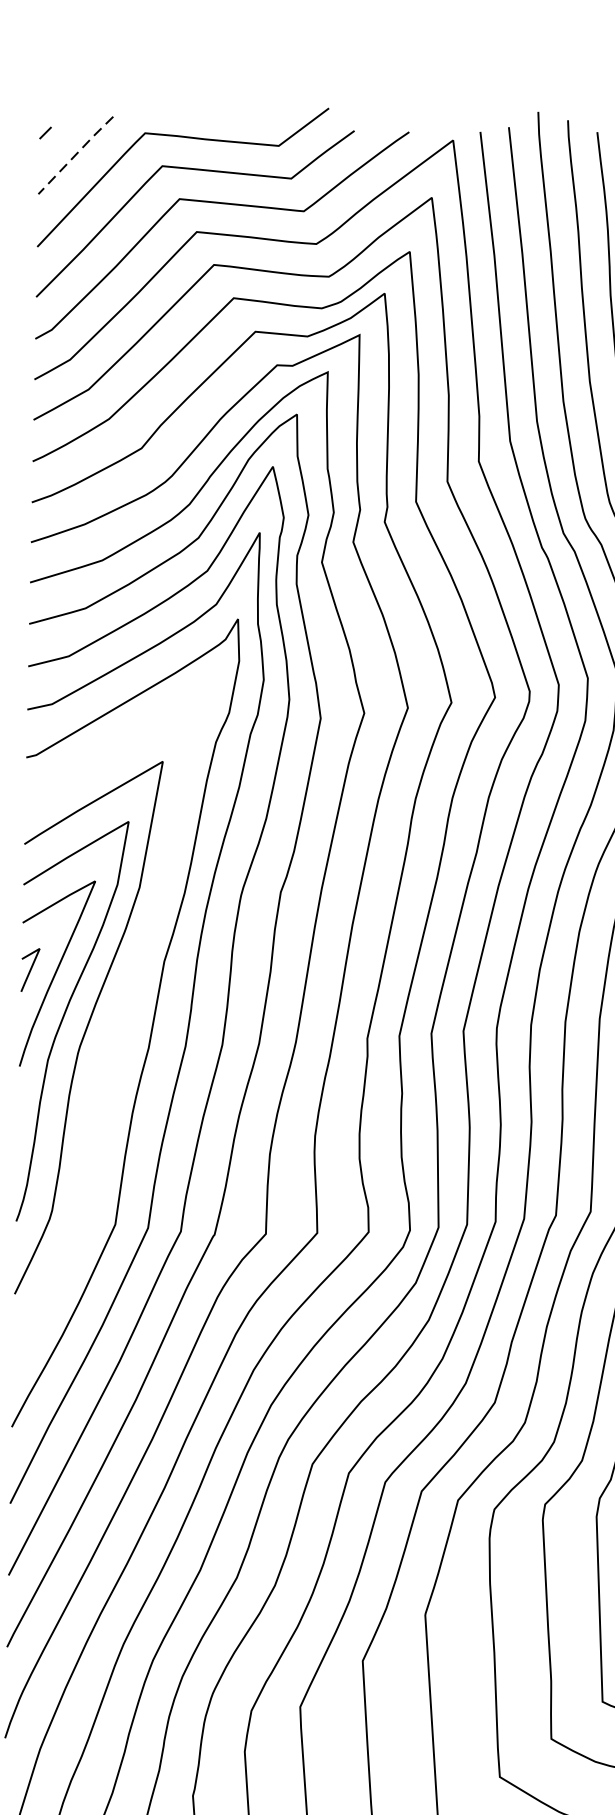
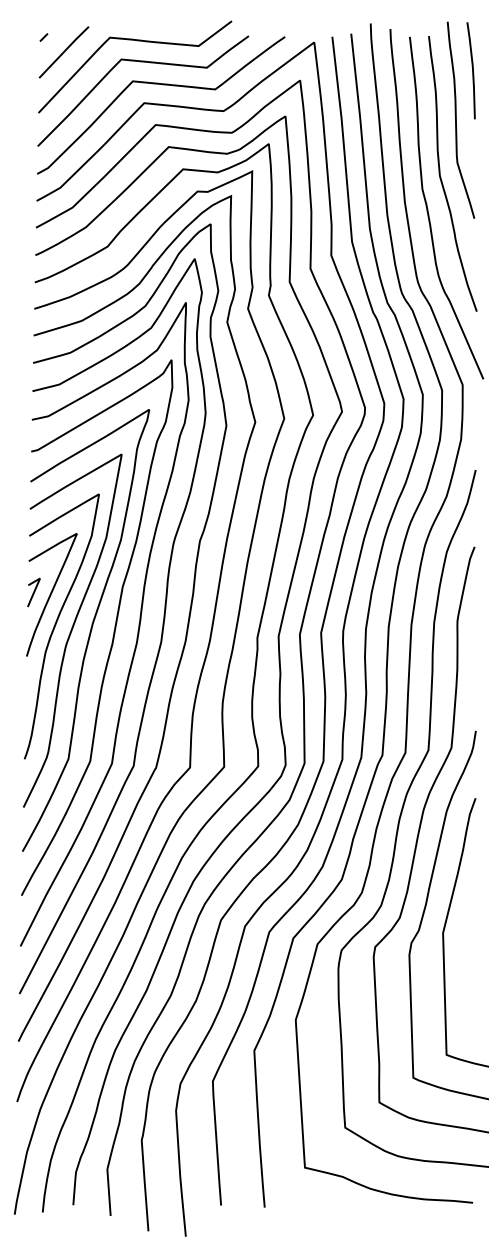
line: (76, 154) -> (64, 51), dashed -> solid
curve: (114, 1028) -> (89, 631), added

